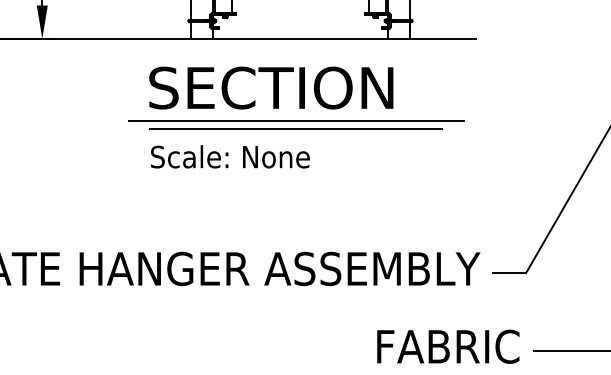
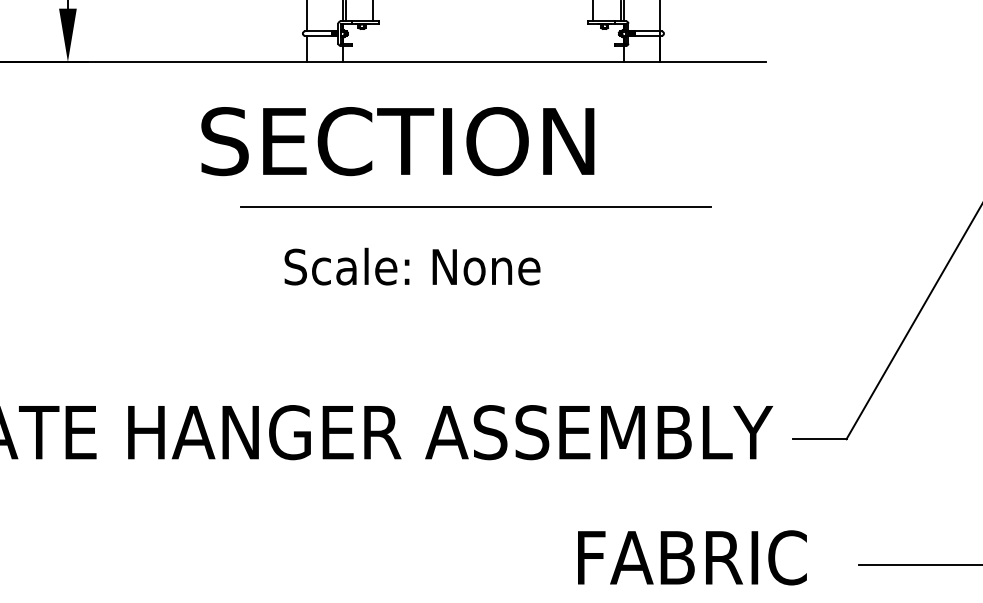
text: (271, 87) -> (398, 140), moved
line: (295, 120) -> (475, 193), removed
text: (230, 156) -> (412, 266), moved
text: (448, 346) -> (692, 557), moved

